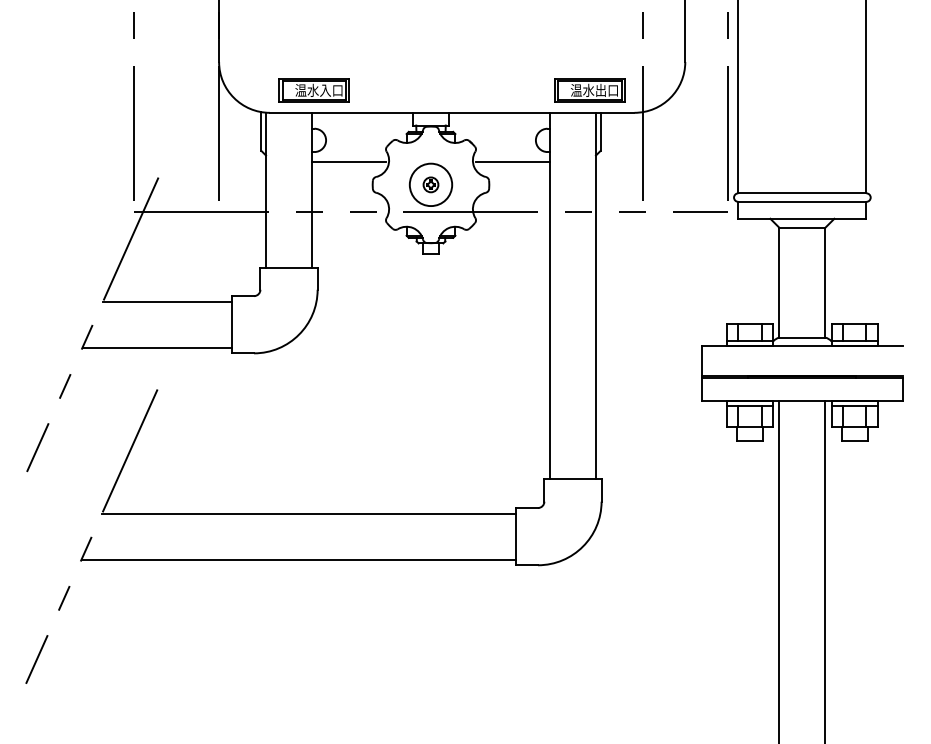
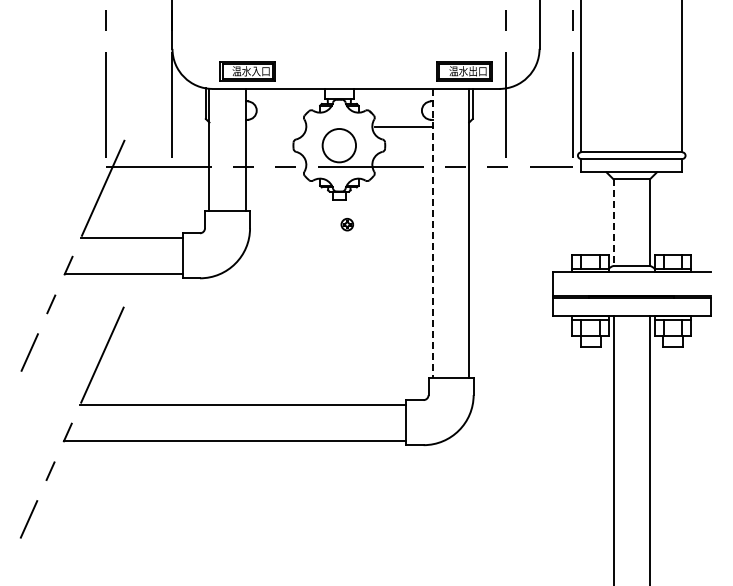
line: (348, 161) -> (274, 127), removed
part: (429, 184) -> (346, 224), moved
line: (779, 283) -> (613, 223), solid -> dashed
line: (550, 296) -> (433, 233), solid -> dashed

